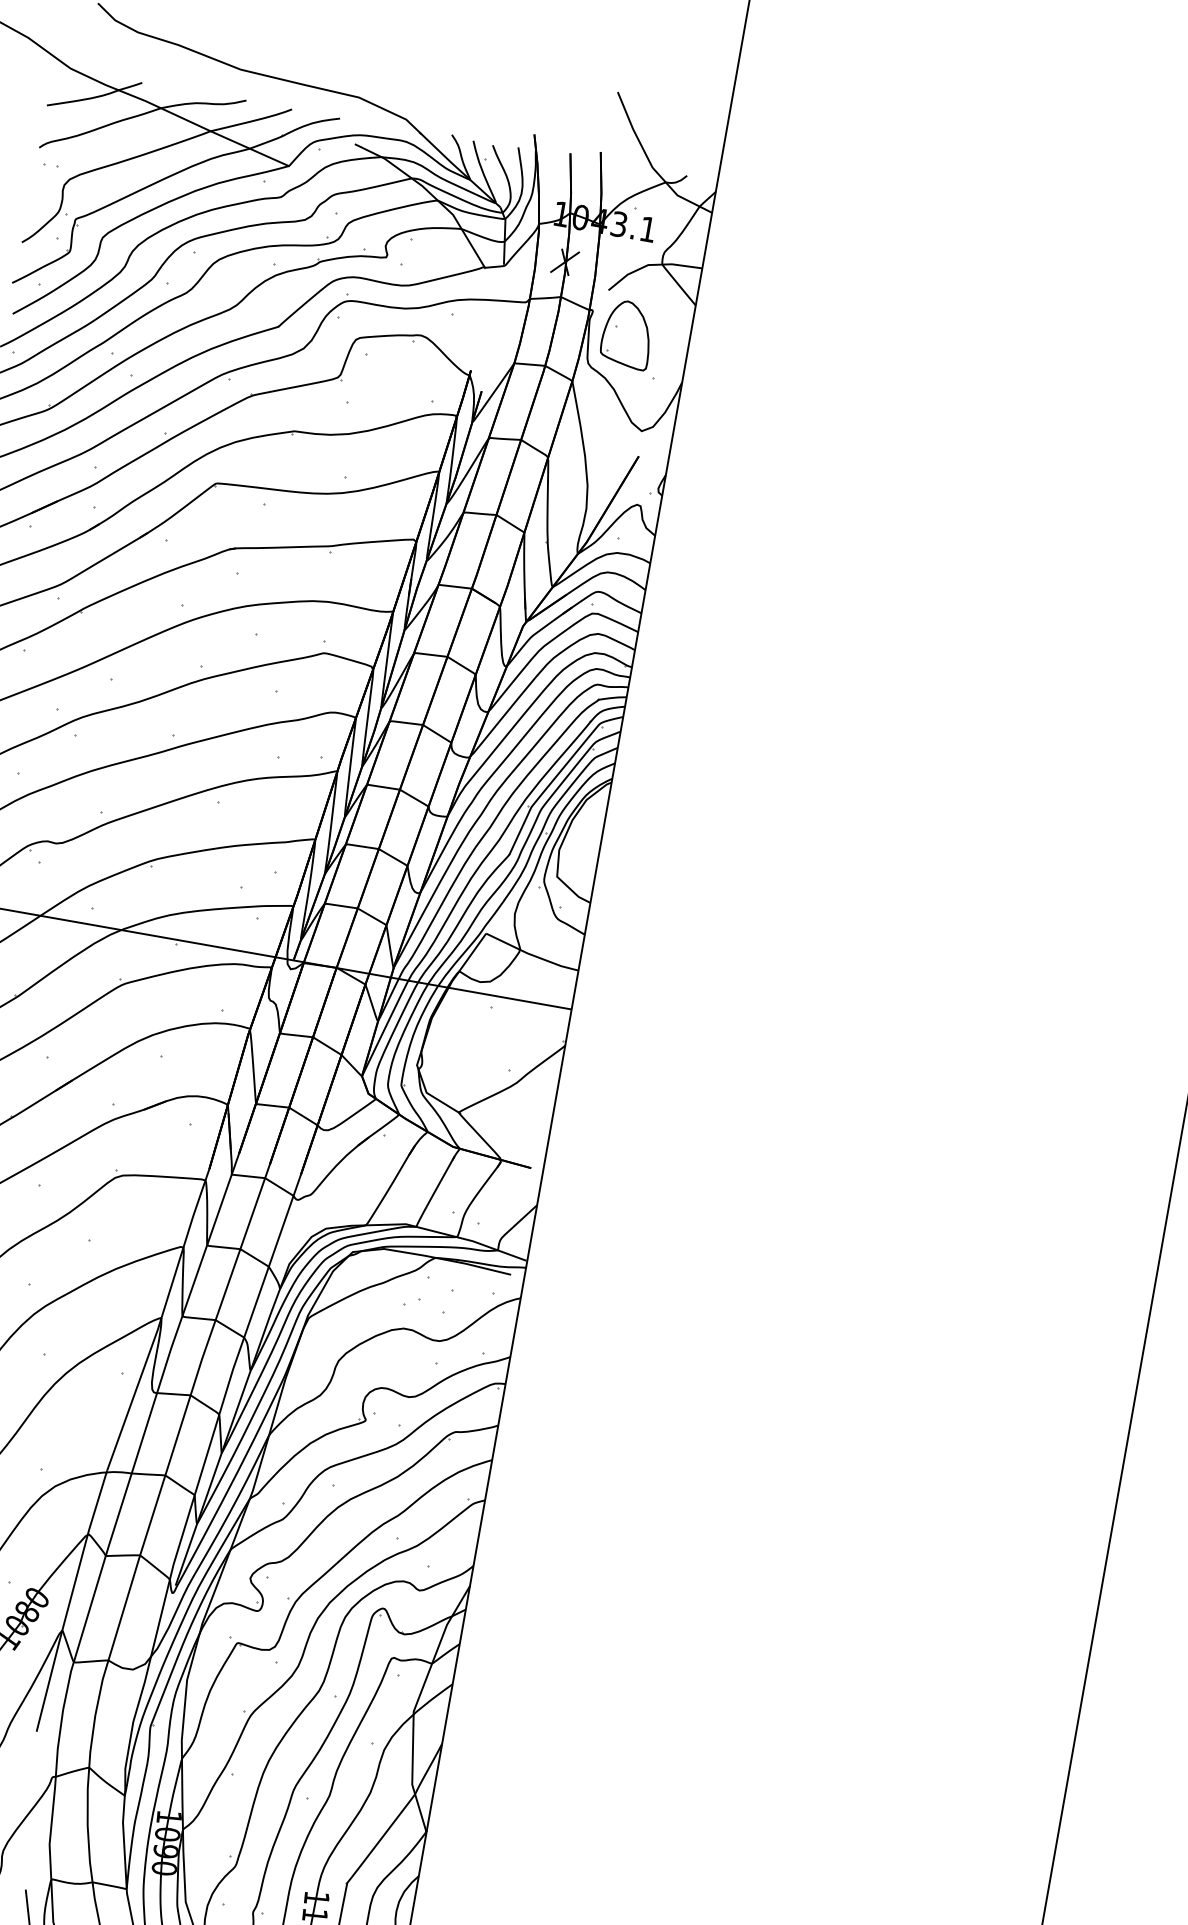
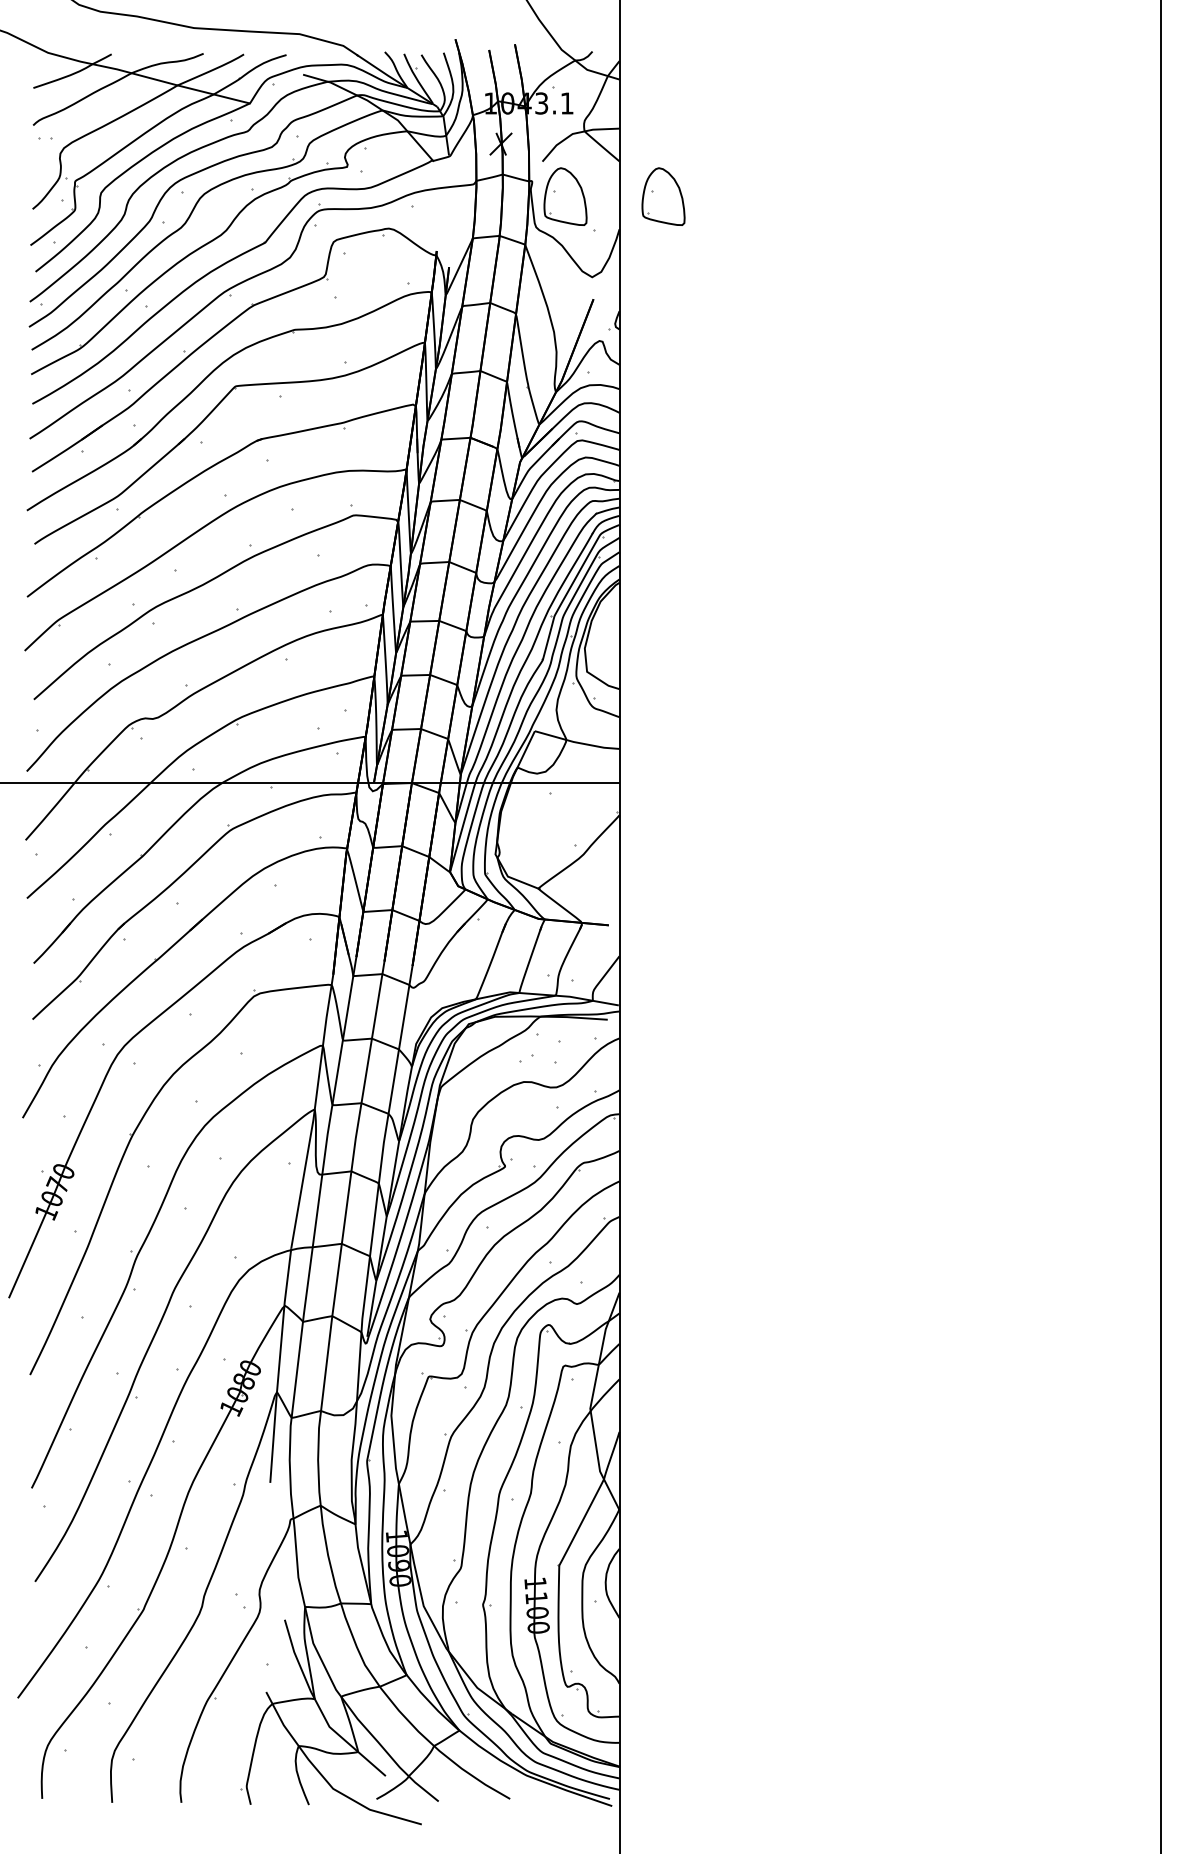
part: (738, 353) -> (663, 196), added

